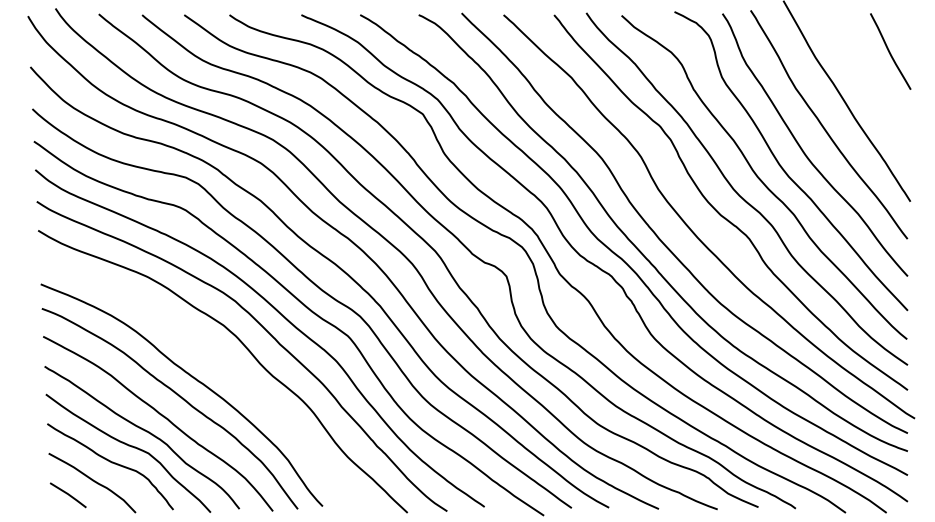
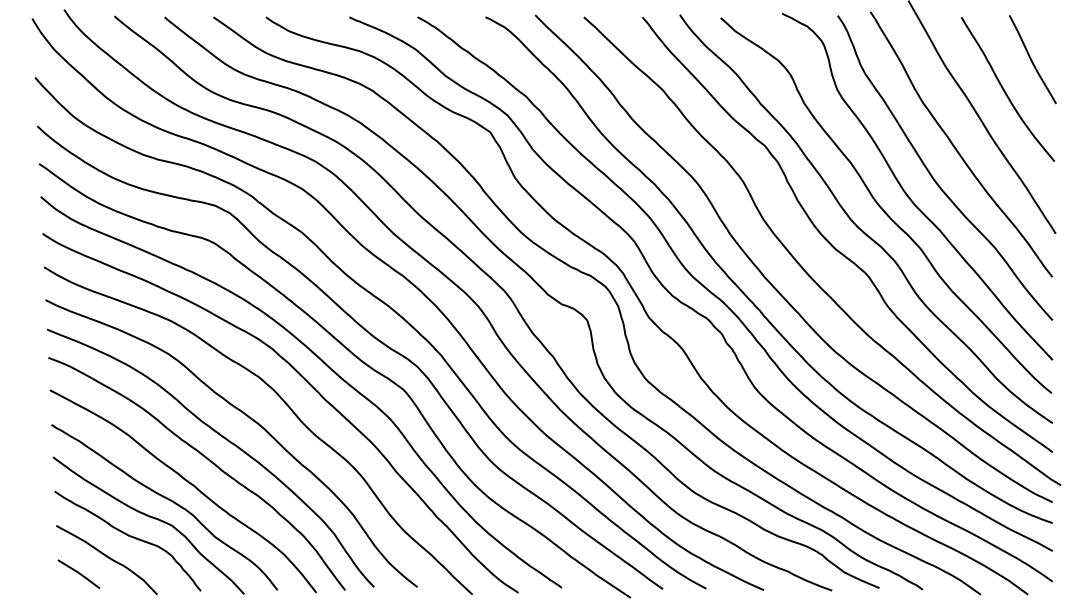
curve: (866, 77) -> (1004, 89), added
curve: (216, 362) -> (250, 420), added

